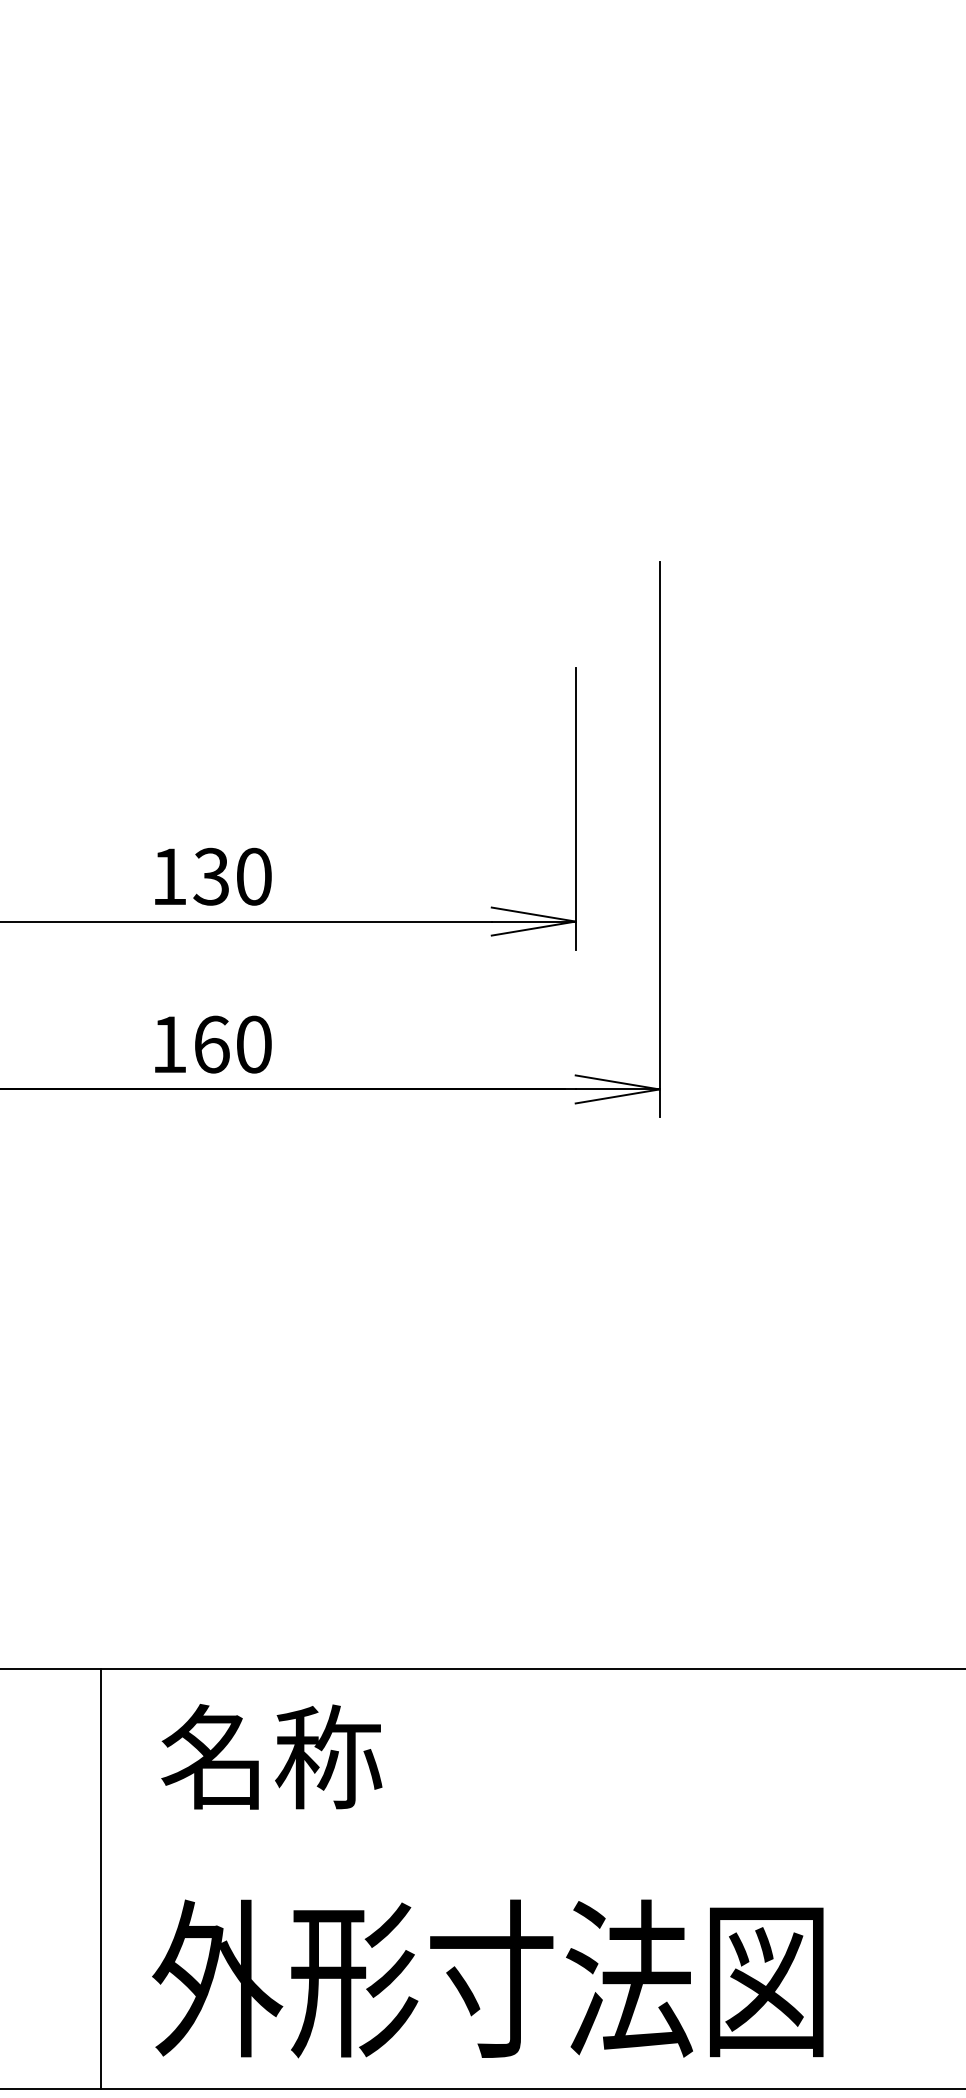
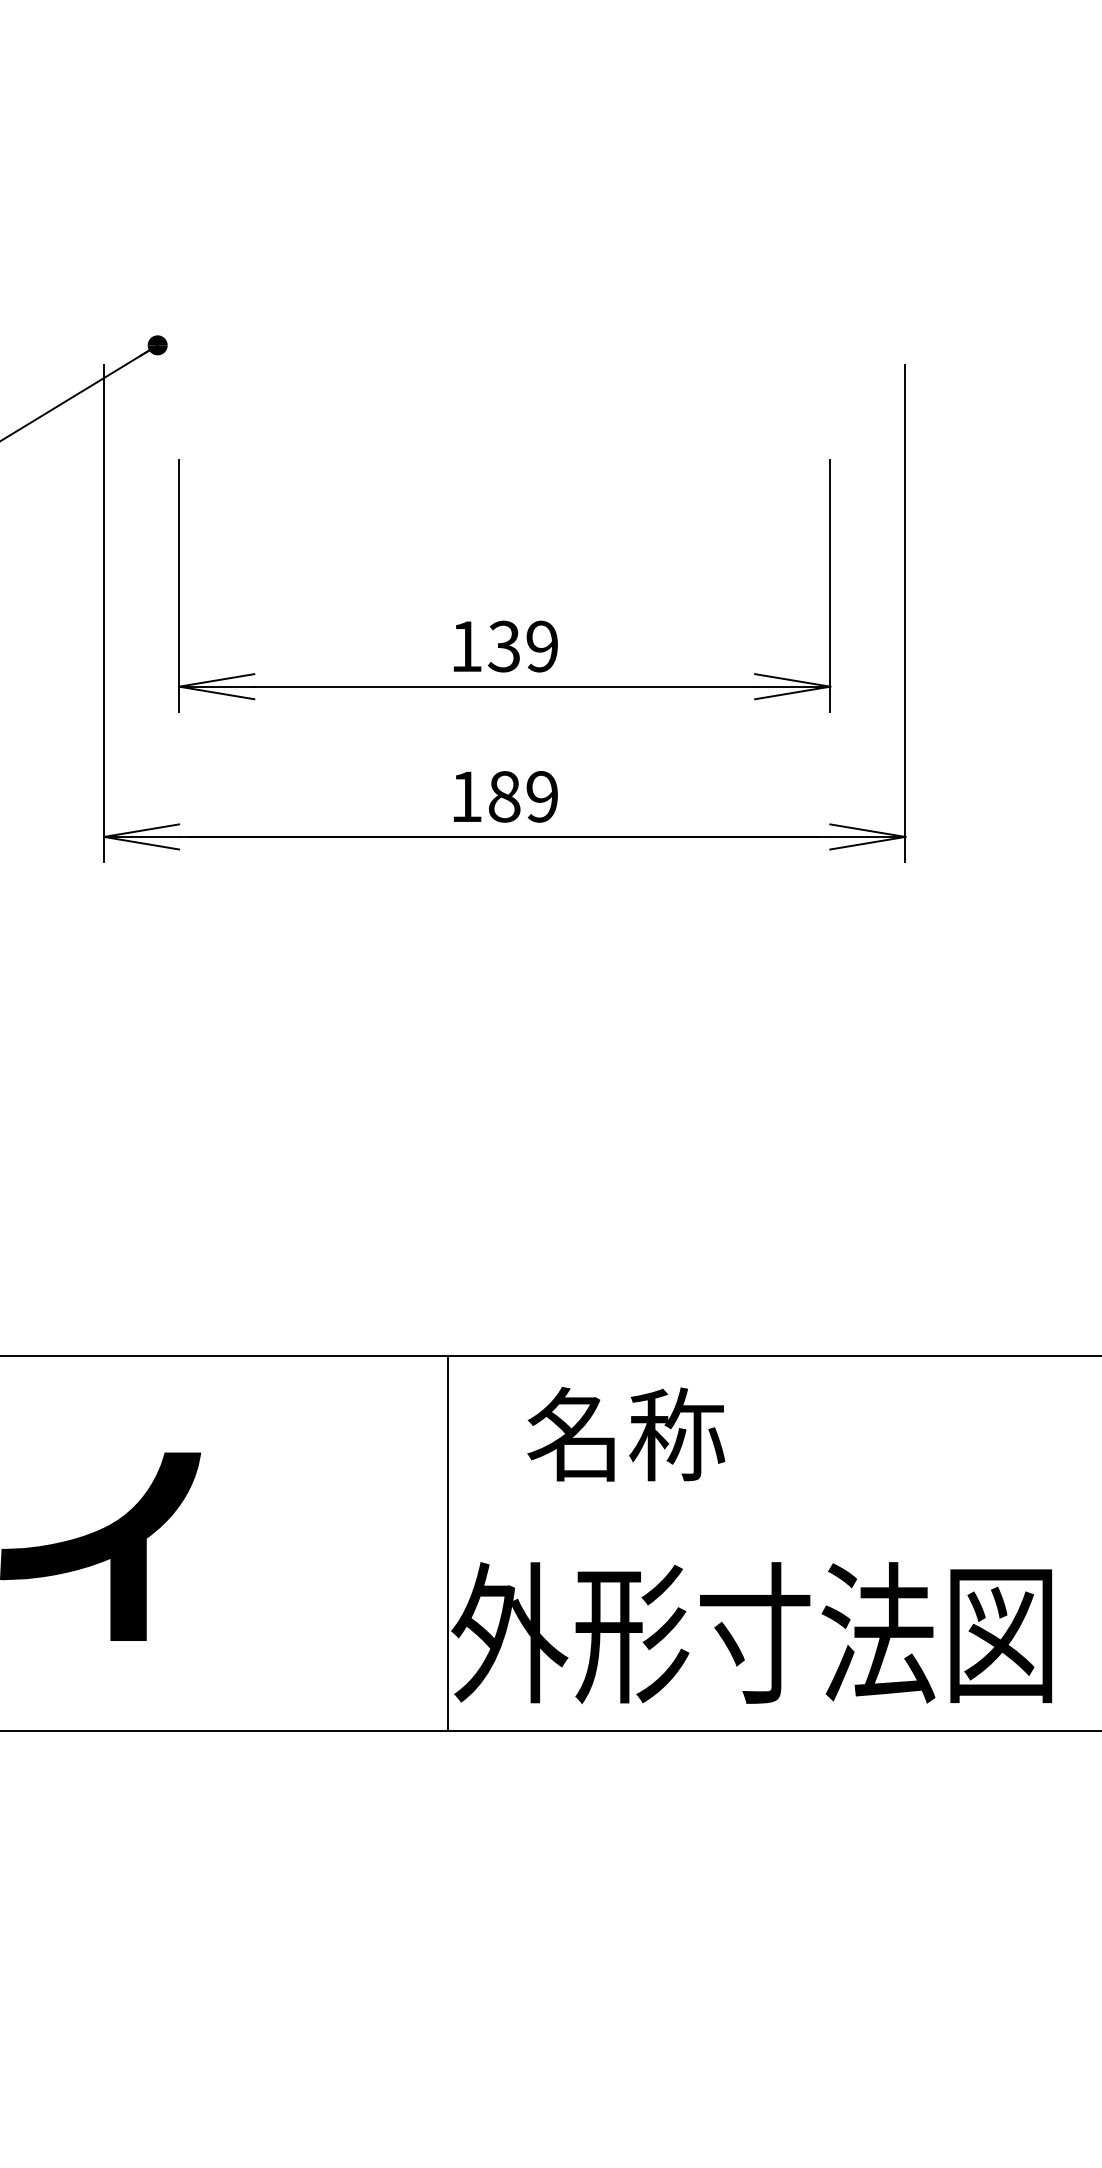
text: (254, 876) -> (542, 646), 130 -> 139
text: (232, 1044) -> (523, 796), 160 -> 189
text: (272, 1757) -> (626, 1434), moved
line: (101, 1878) -> (448, 1543), moved

